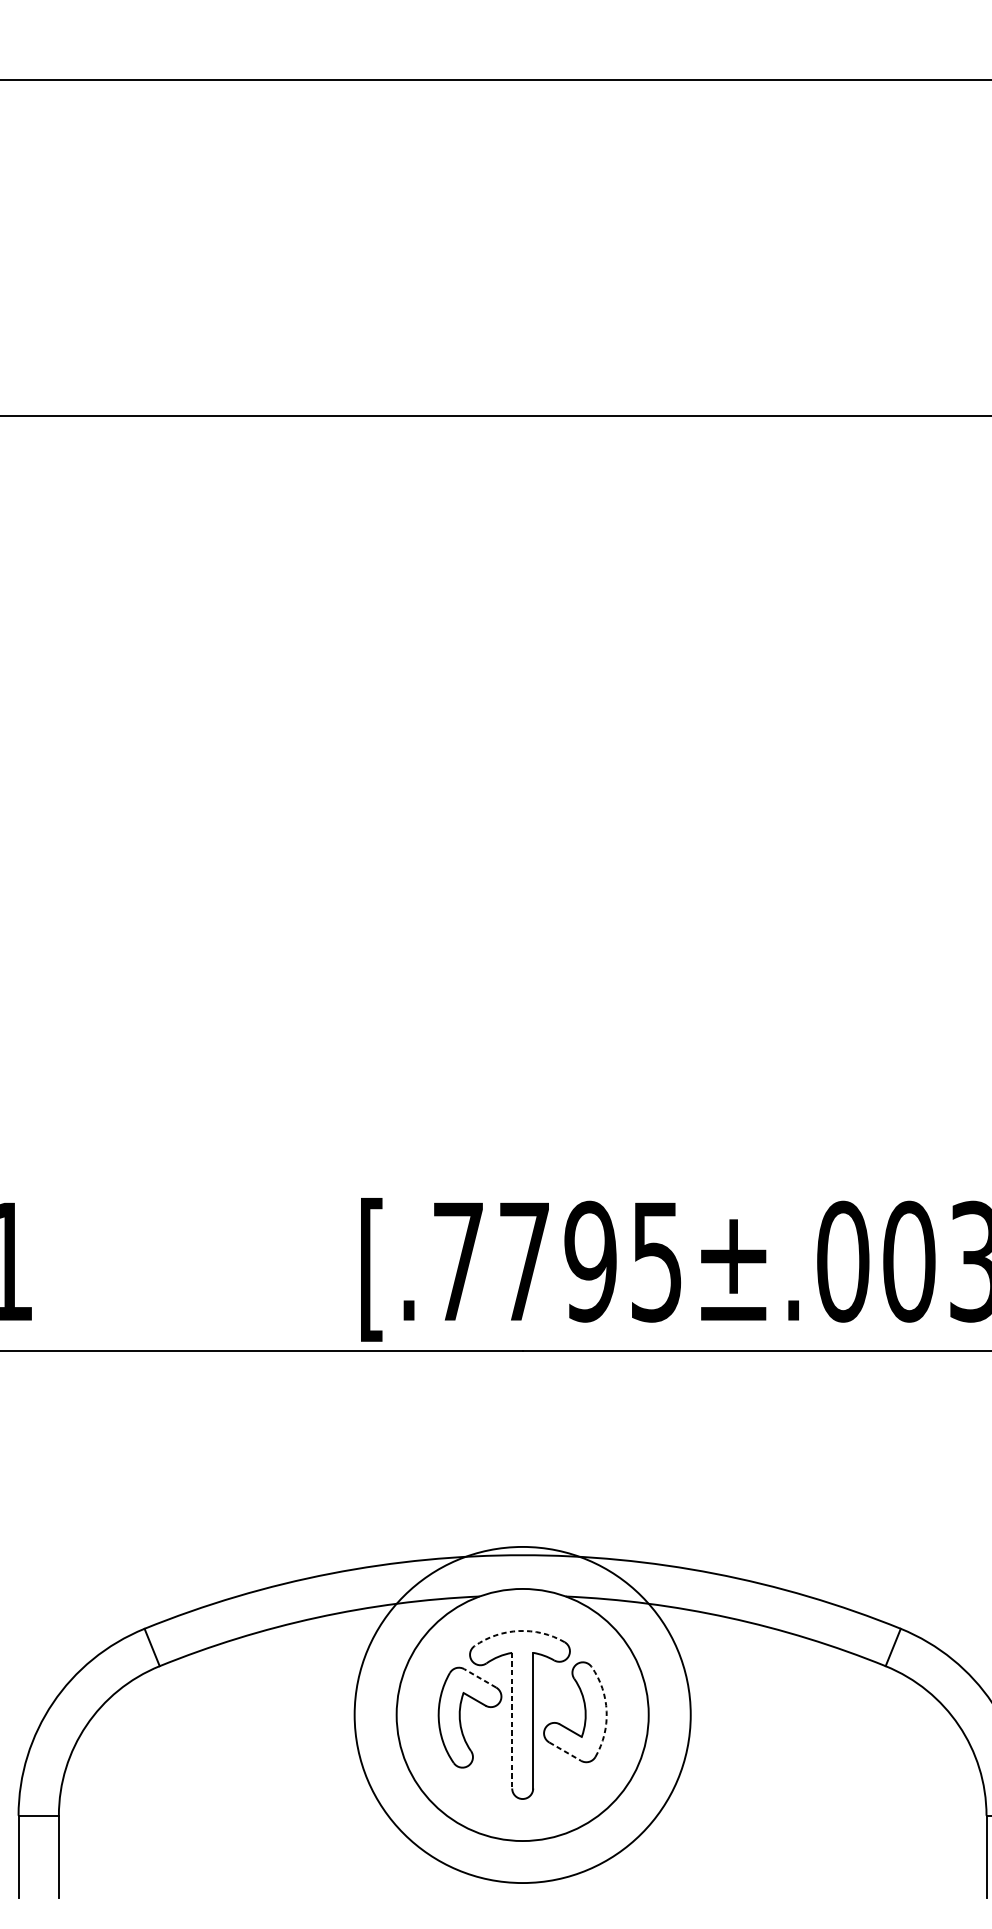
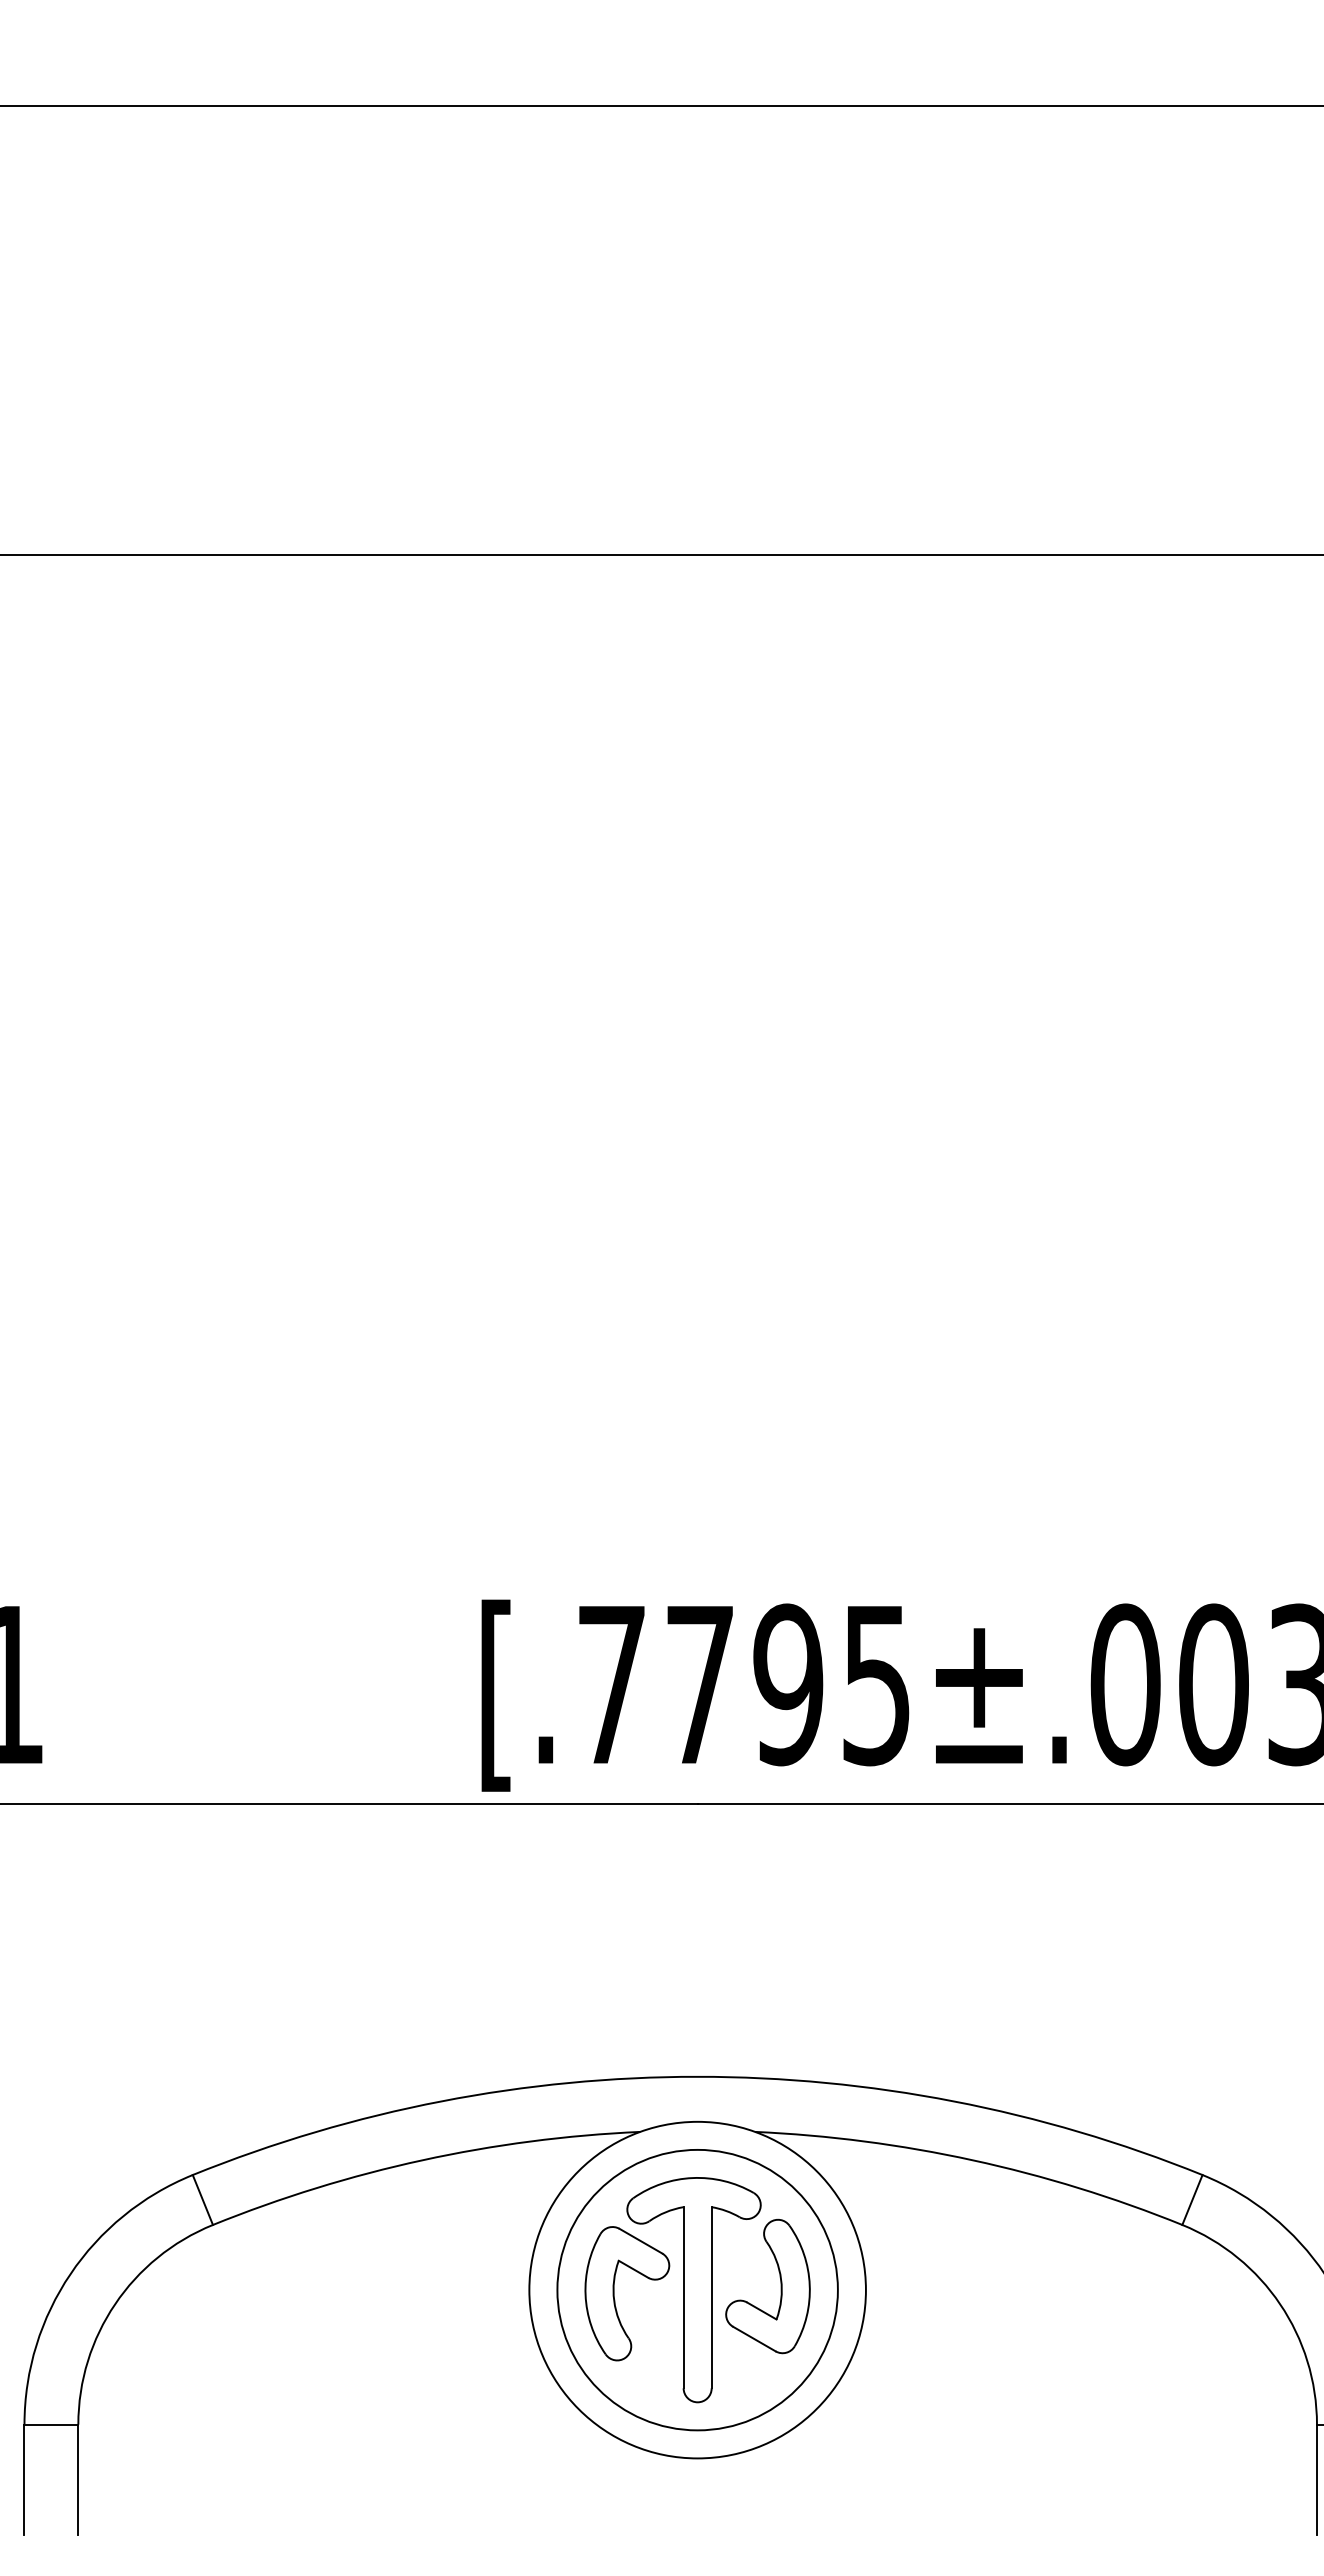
arc: (518, 1631) -> (692, 2178), dashed -> solid
line: (479, 1678) -> (640, 2241), dashed -> solid
arc: (606, 1711) -> (809, 2285), dashed -> solid
circle: (522, 1714) -> (697, 2289), size x0.62
line: (512, 1720) -> (683, 2297), dashed -> solid
line: (565, 1751) -> (754, 2339), dashed -> solid

